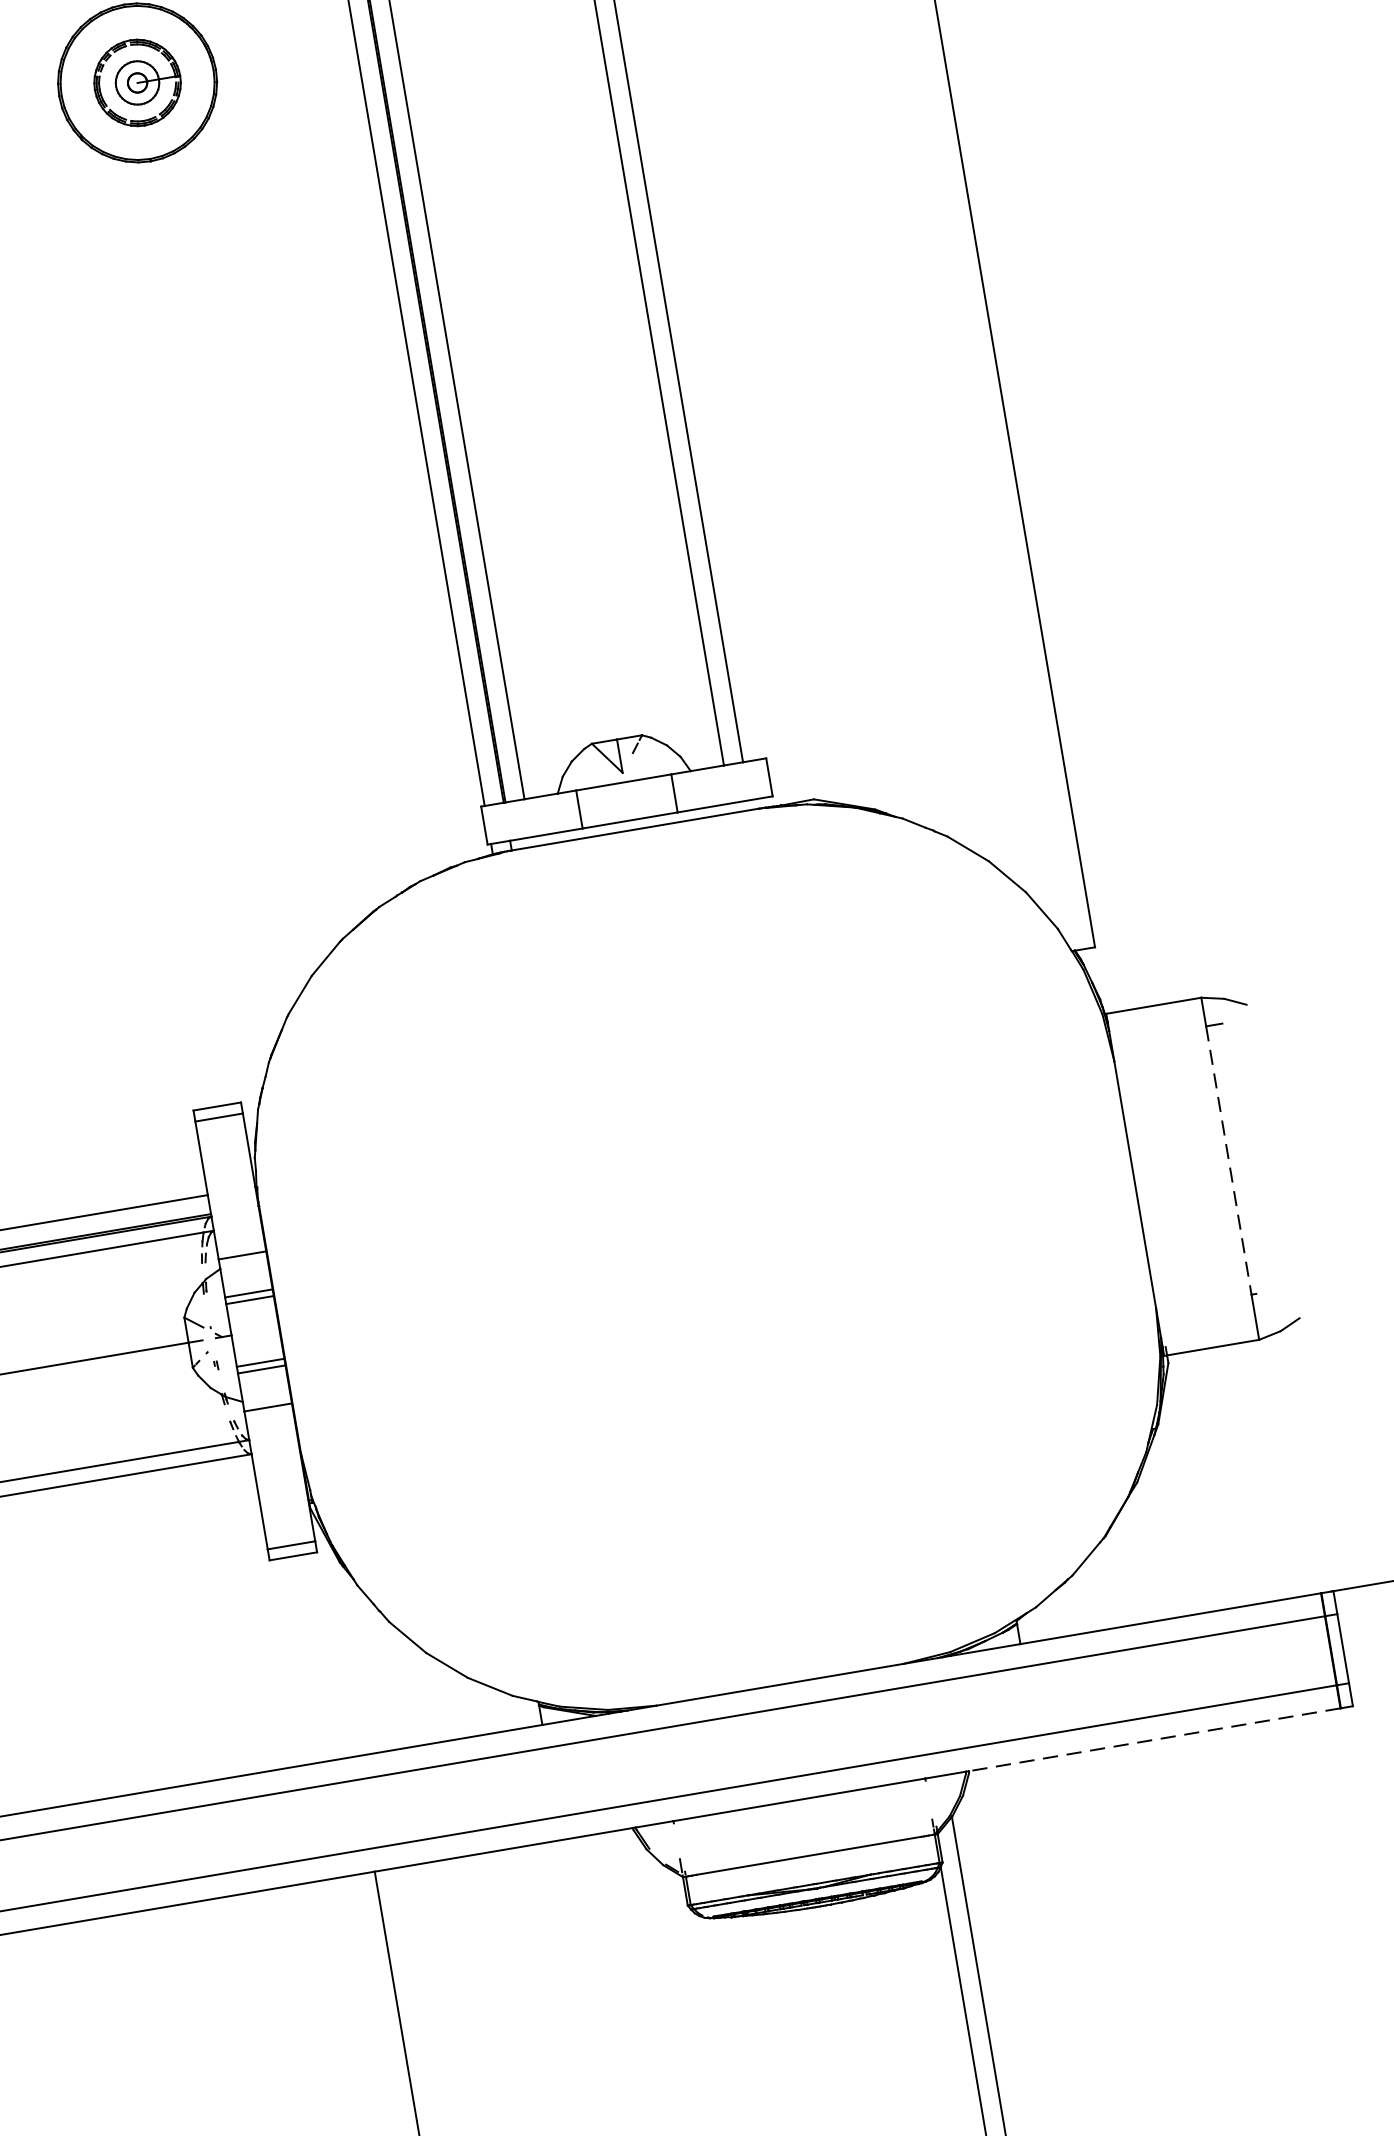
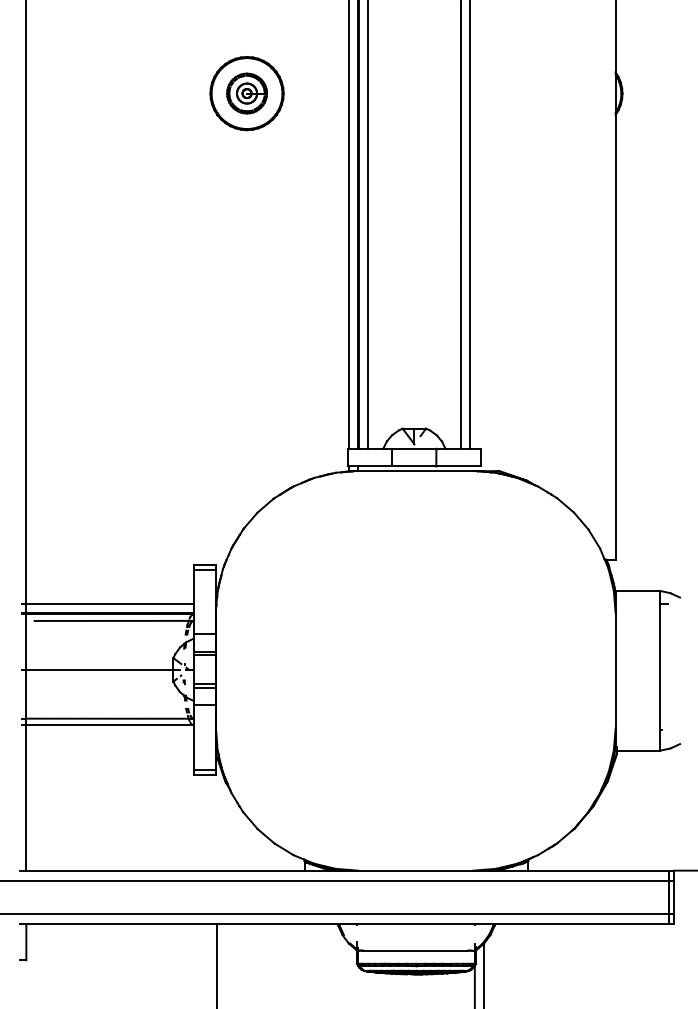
line: (1229, 1159) -> (660, 666), dashed -> solid
line: (1154, 1740) -> (581, 924), dashed -> solid

